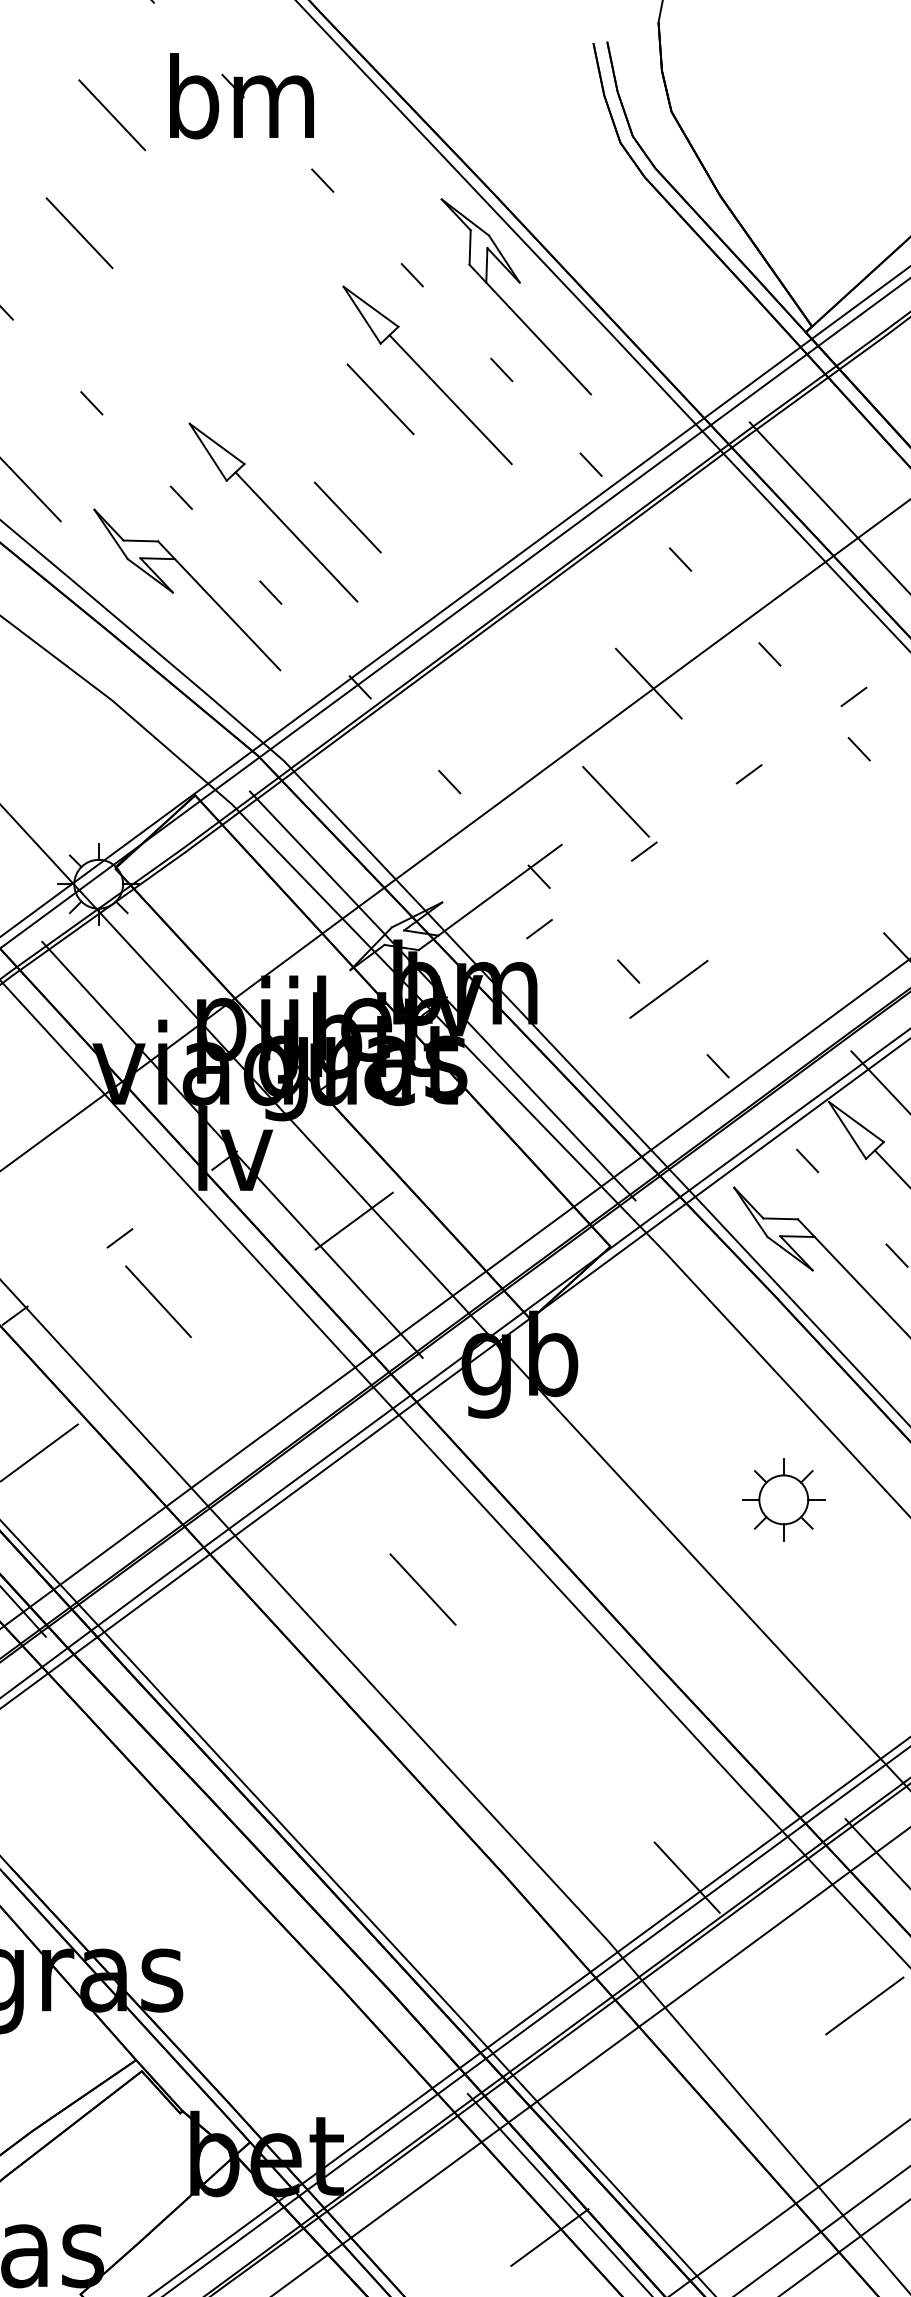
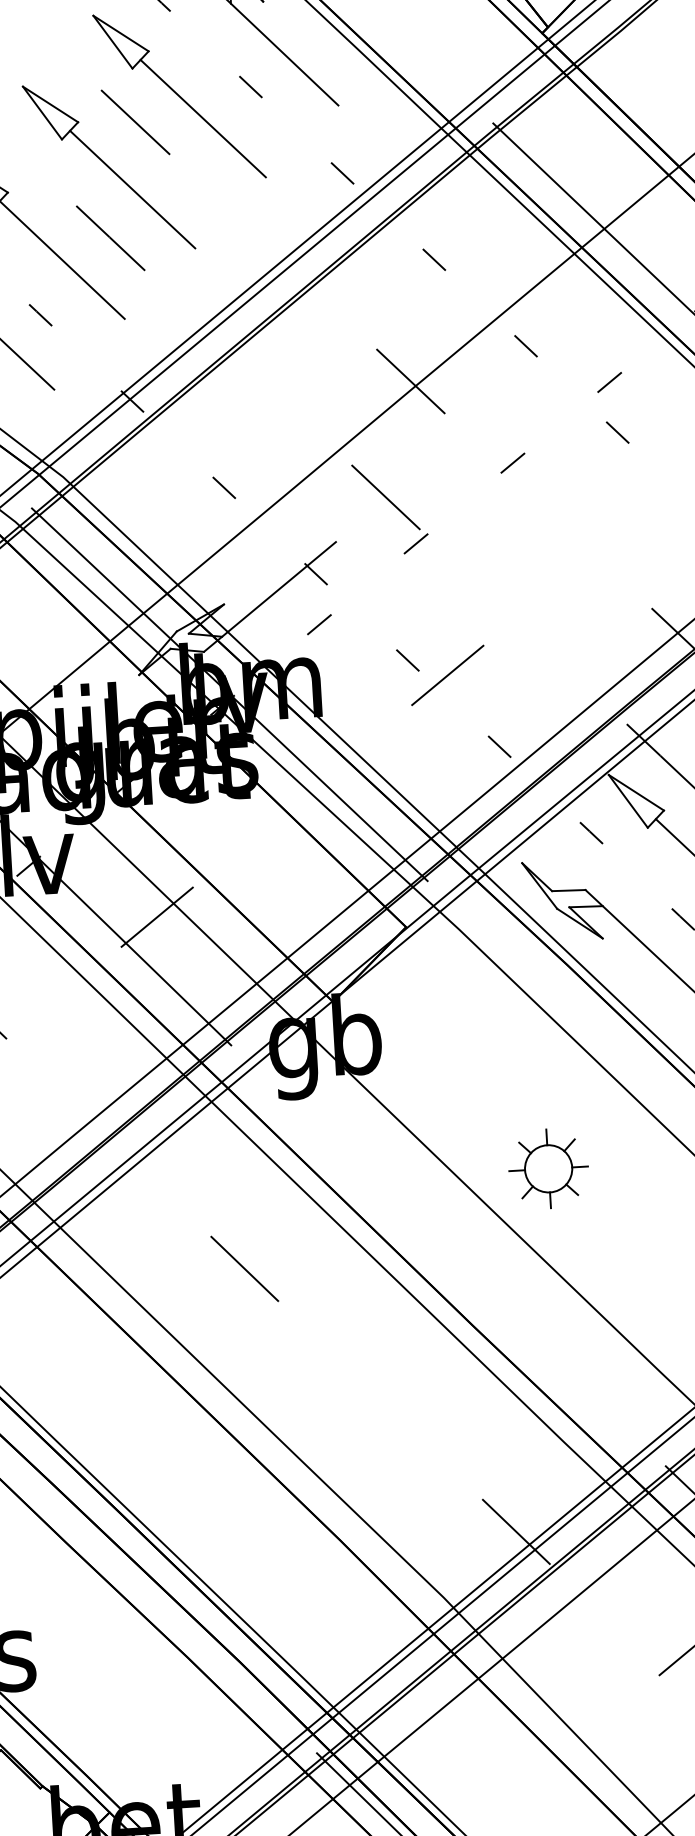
part: (350, 444) -> (109, 167), added
part: (783, 1499) -> (548, 1168), moved

